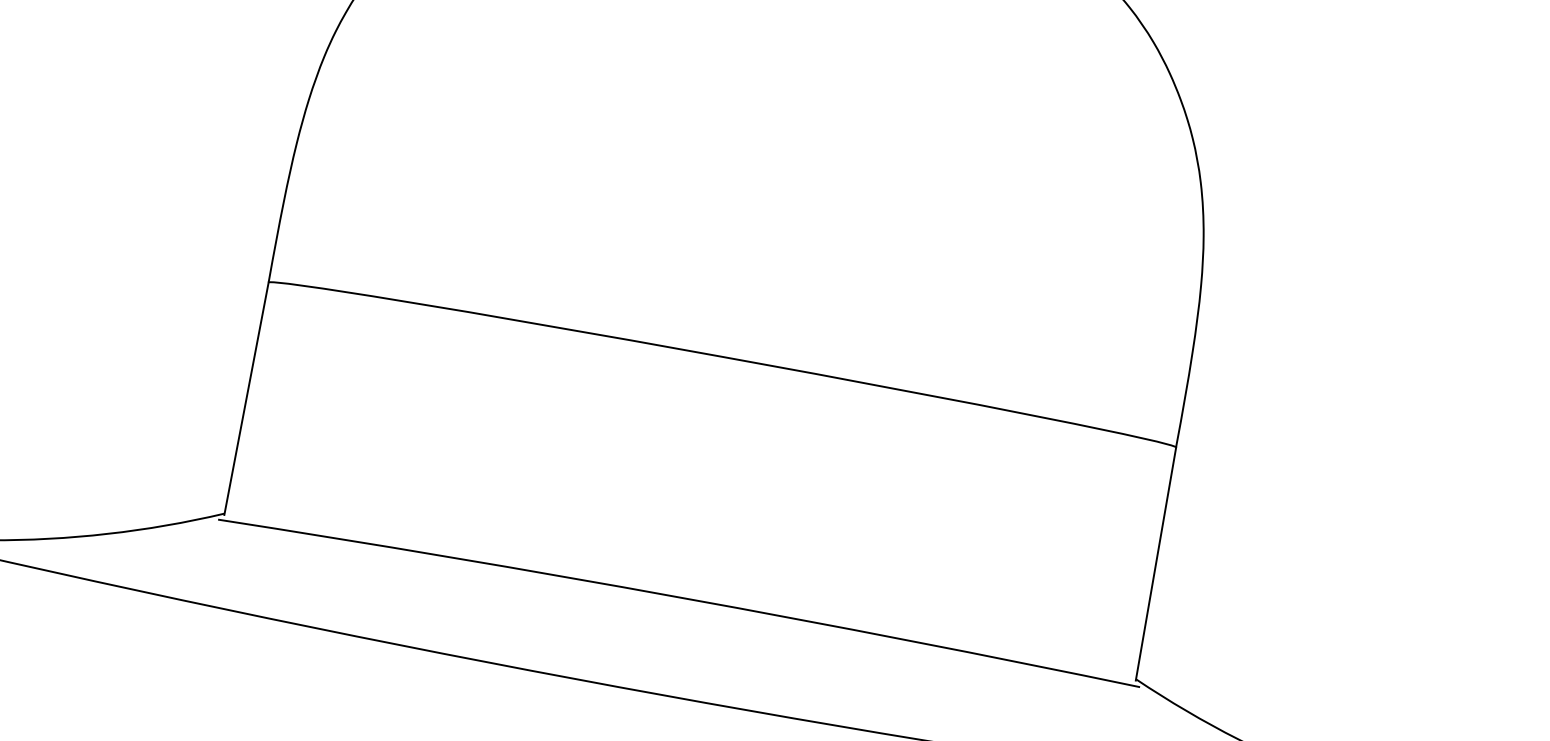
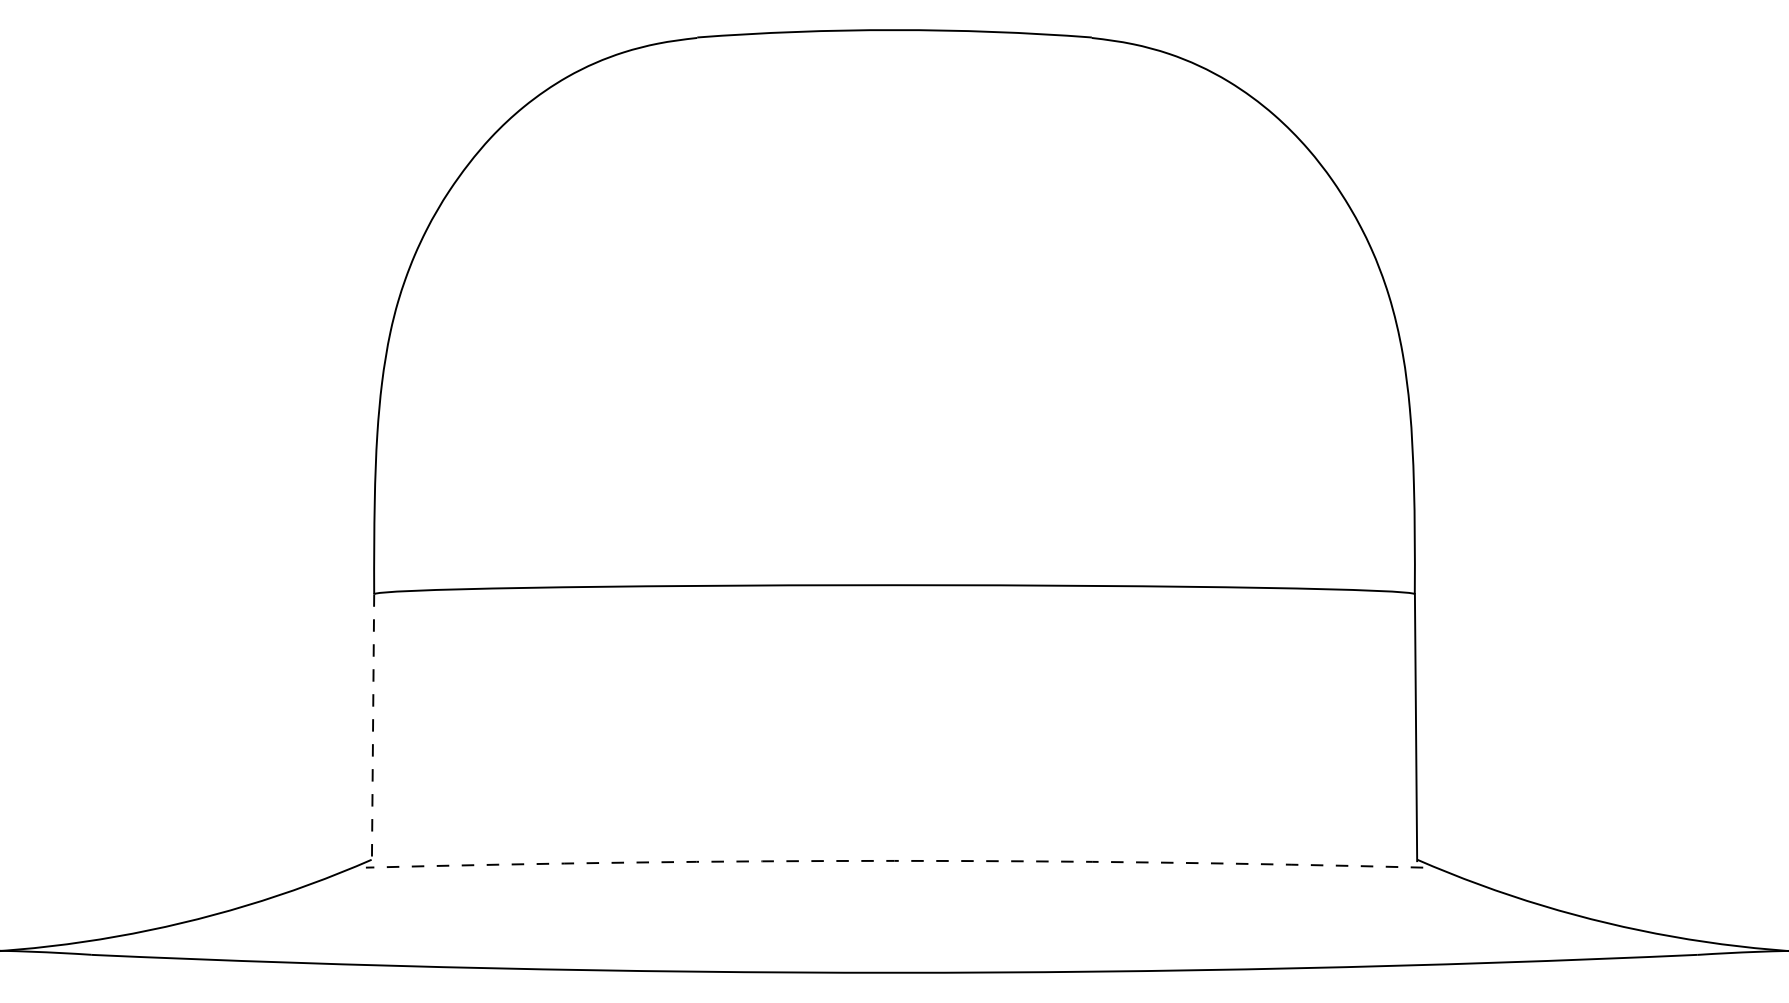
line: (246, 399) -> (373, 728), solid -> dashed
arc: (680, 597) -> (894, 860), solid -> dashed

